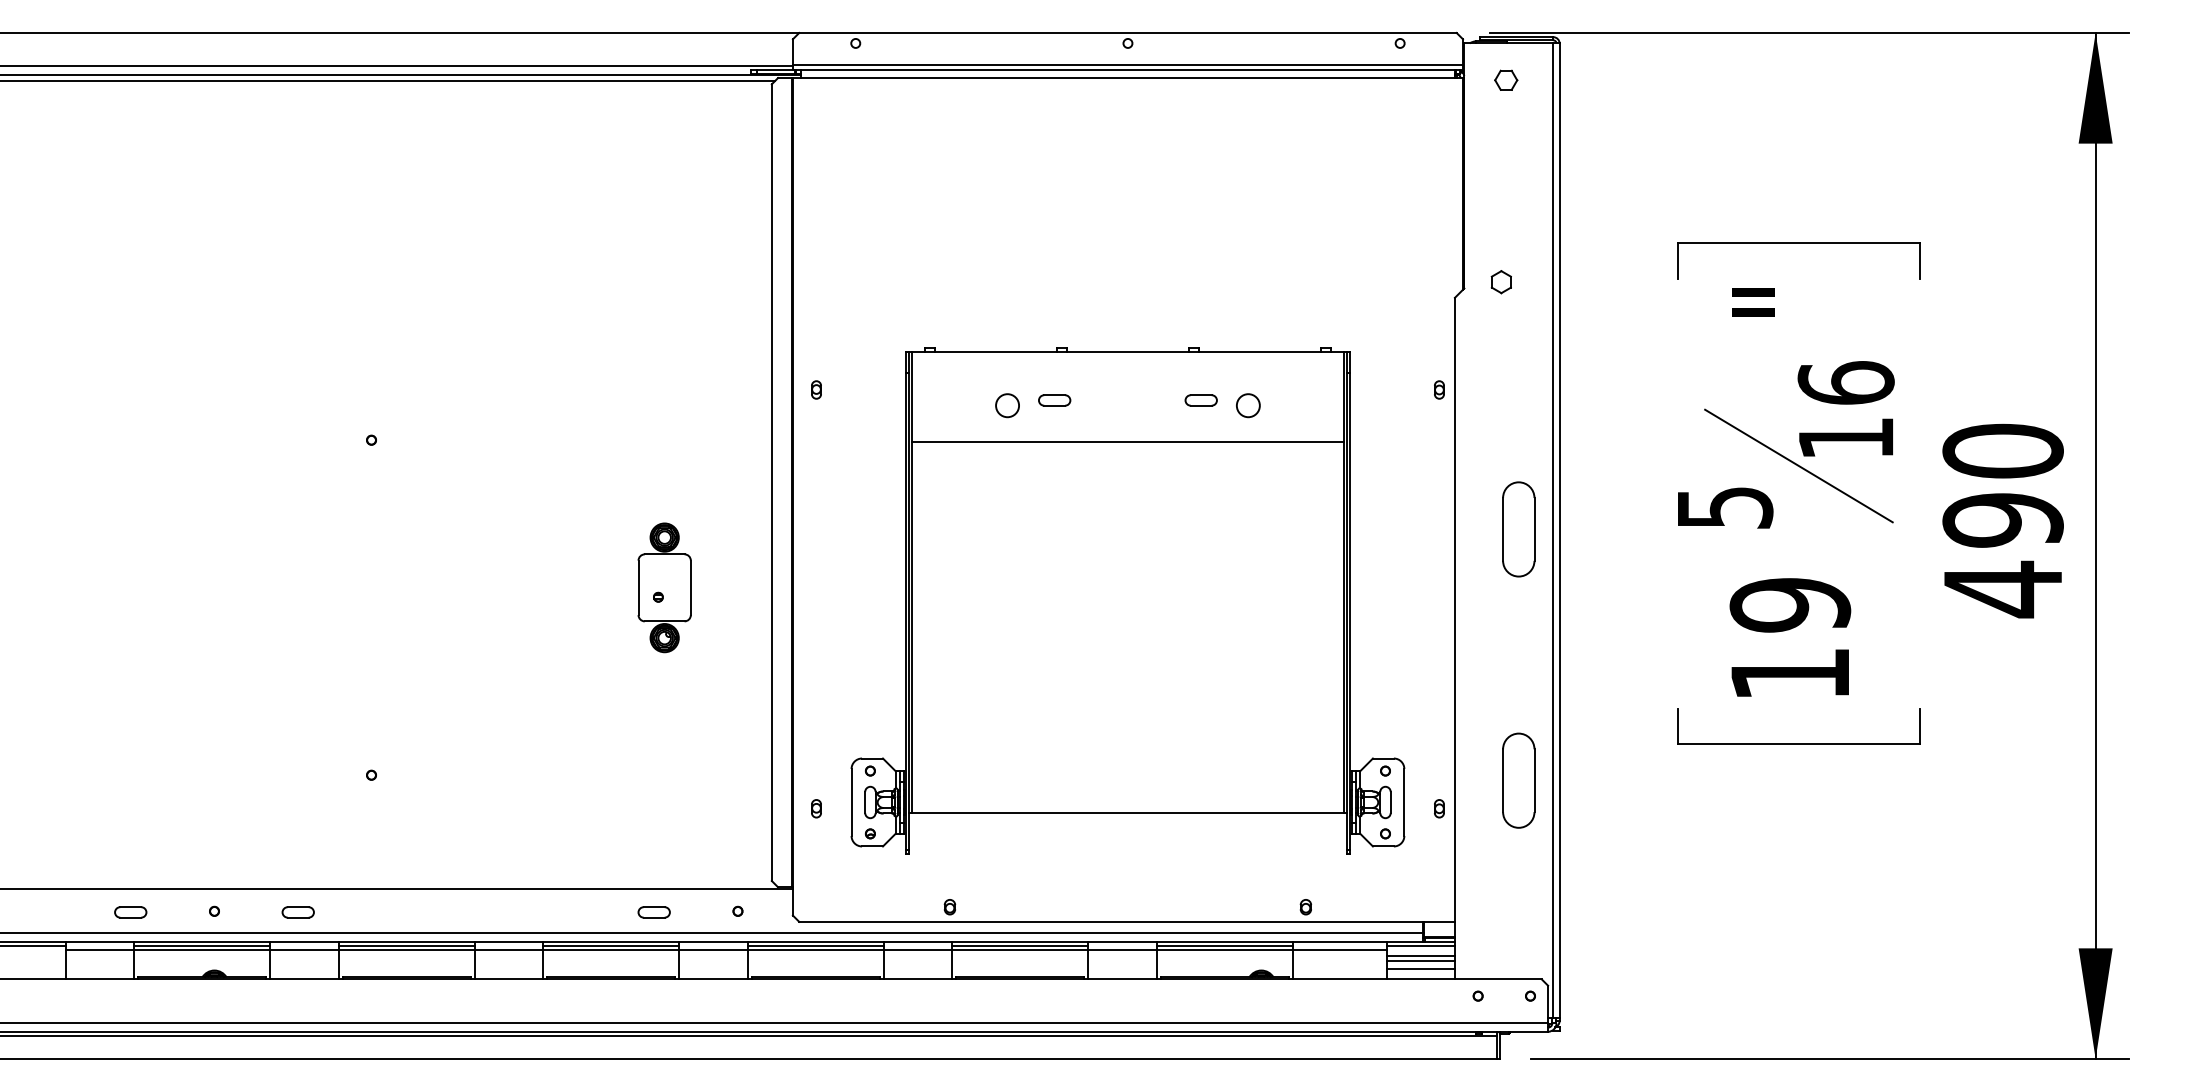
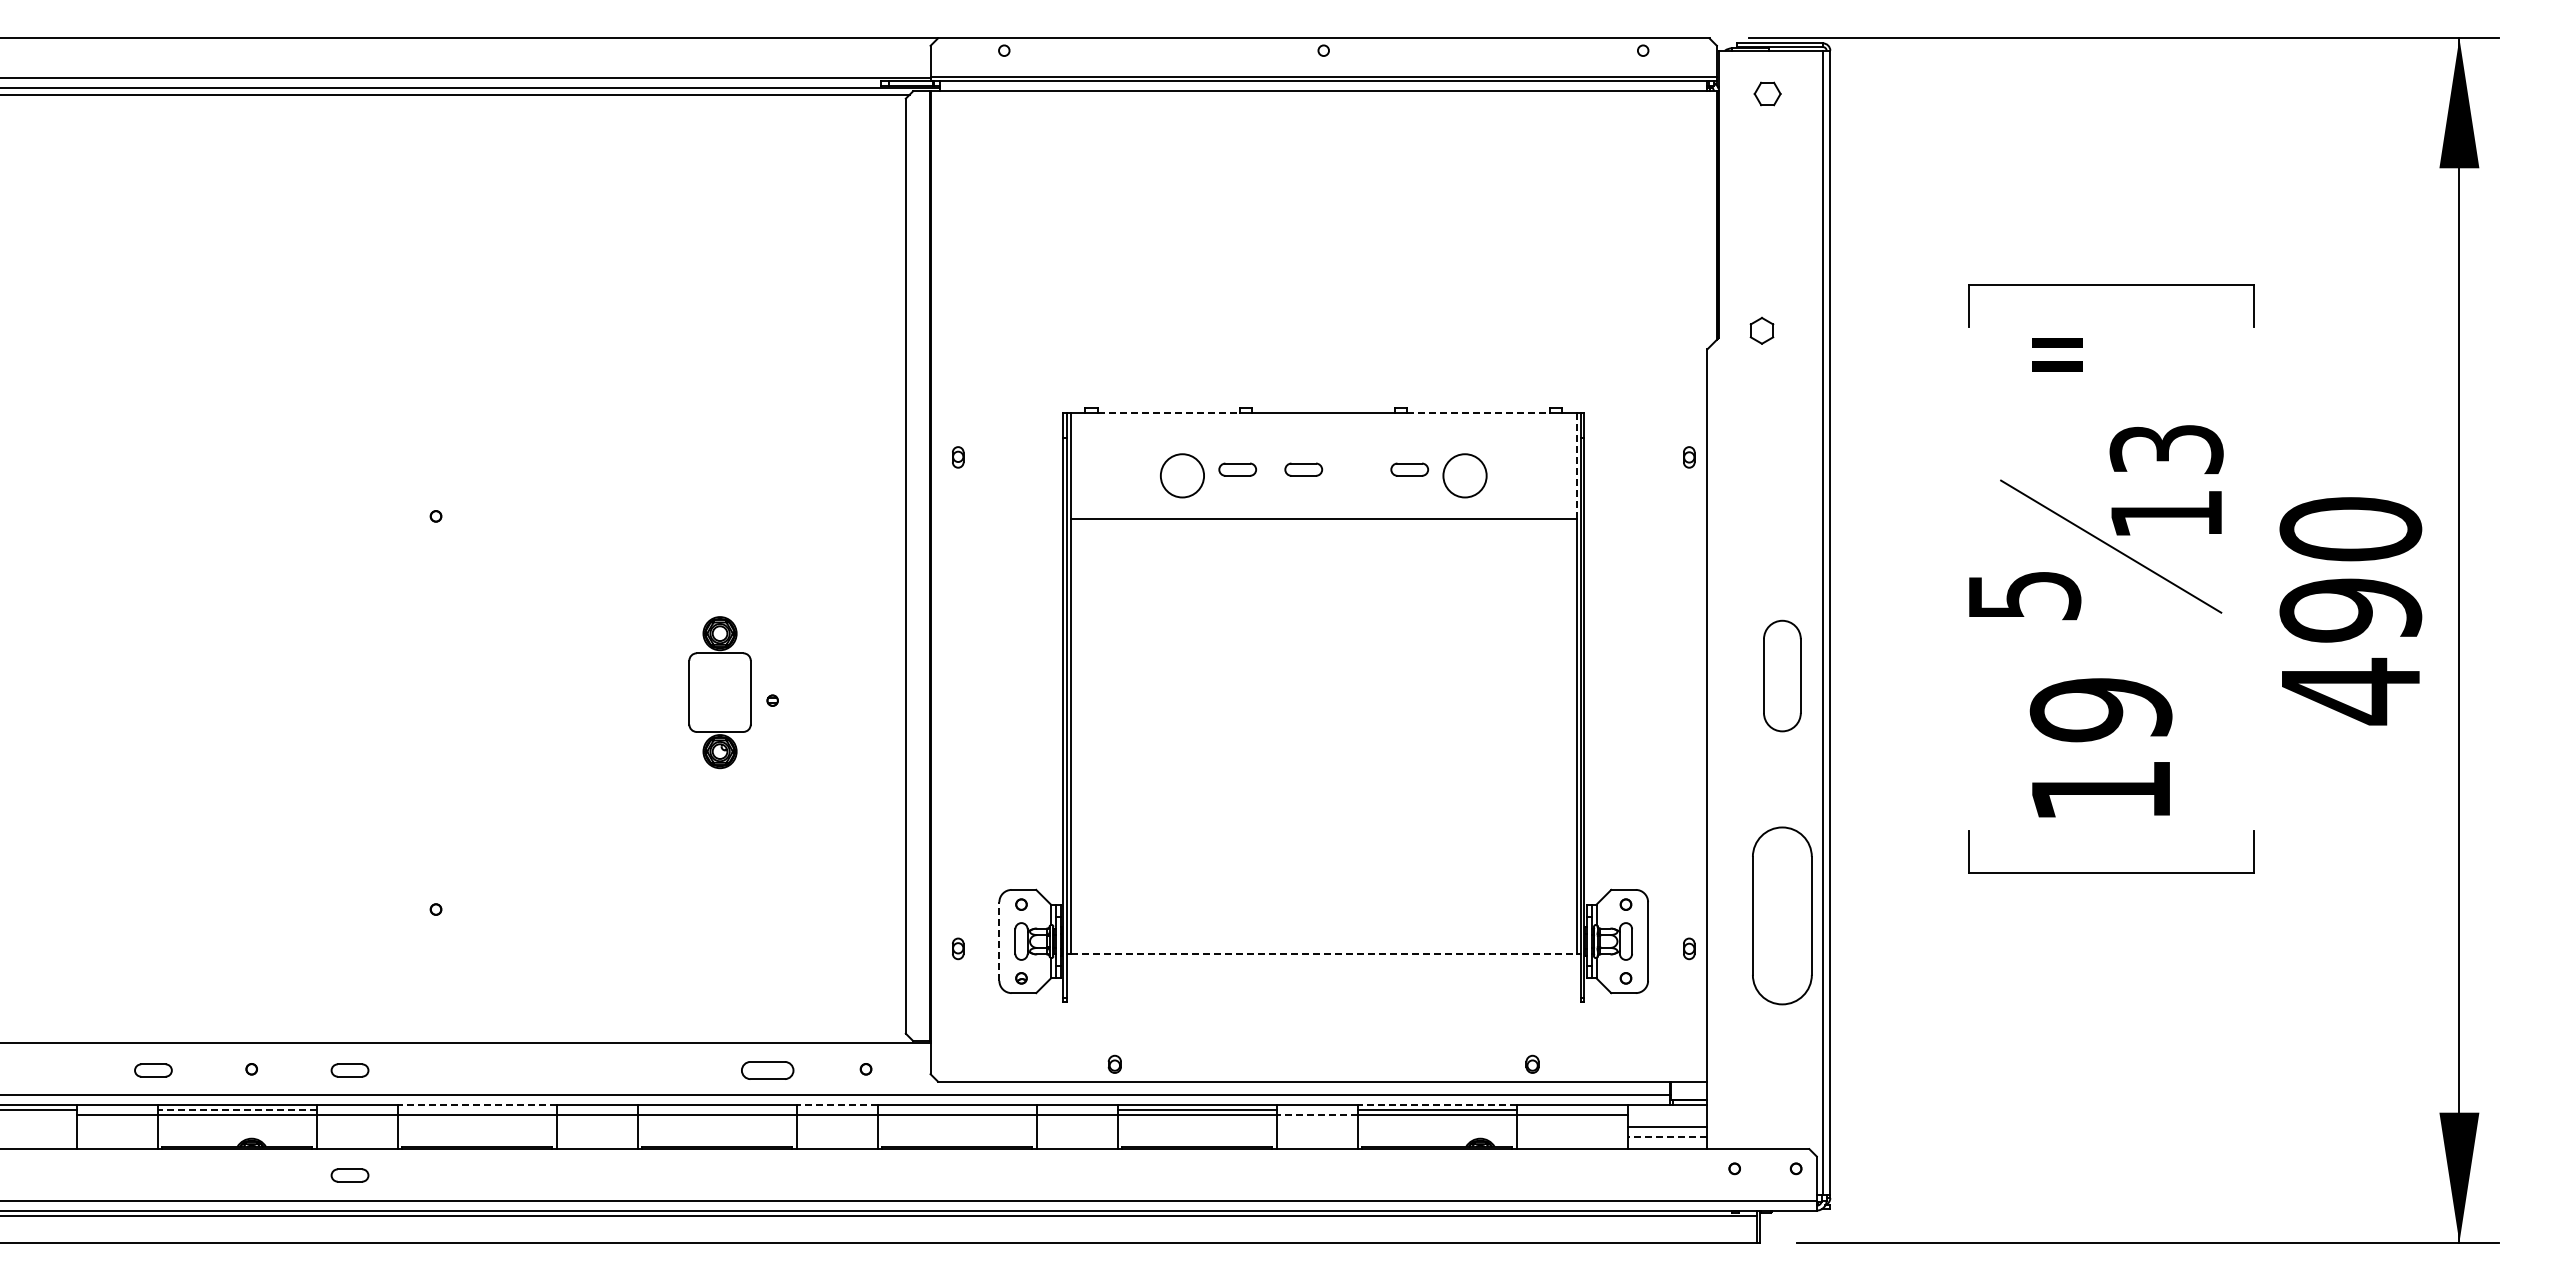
line: (996, 352) -> (1169, 413), solid -> dashed
line: (1260, 352) -> (1479, 413), solid -> dashed
text: (1846, 382) -> (2166, 448), 16 -> 13
line: (1343, 397) -> (1576, 466), solid -> dashed
part: (1110, 400) -> (1303, 469), added
circle: (1006, 405) -> (1181, 475), size x1.6
circle: (1247, 405) -> (1464, 475), size x1.6
part: (1518, 528) -> (1782, 675), moved
part: (664, 587) -> (719, 692), moved
part: (1518, 780) -> (1782, 915), size x1.6
line: (851, 802) -> (999, 941), solid -> dashed
line: (1128, 812) -> (1324, 953), solid -> dashed
part: (653, 912) -> (767, 1070), size x1.4
line: (406, 941) -> (477, 1104), solid -> dashed
line: (712, 941) -> (836, 1104), solid -> dashed
line: (1224, 941) -> (1437, 1104), solid -> dashed
line: (202, 945) -> (237, 1109), solid -> dashed
line: (406, 945) -> (477, 1109), removed
line: (611, 945) -> (717, 1109), removed
line: (815, 945) -> (957, 1109), removed
line: (1420, 945) -> (1667, 1109), removed
line: (1121, 949) -> (1316, 1114), solid -> dashed
line: (1420, 956) -> (1667, 1122), removed
line: (1420, 968) -> (1667, 1136), solid -> dashed
part: (297, 1001) -> (349, 1175), added

